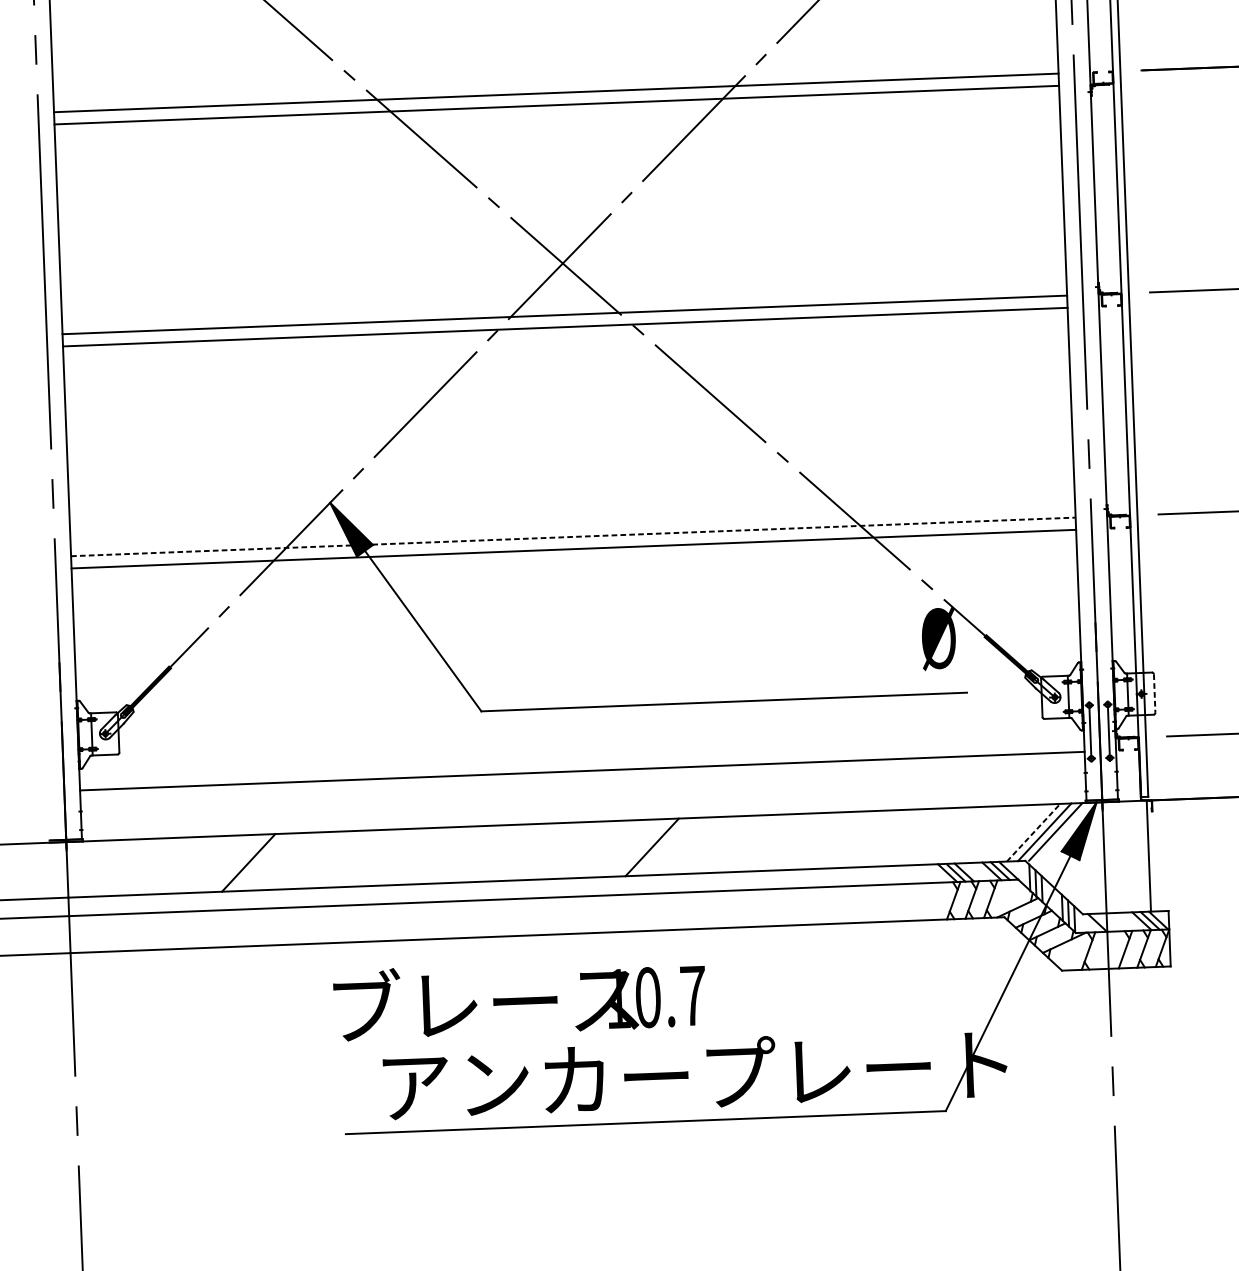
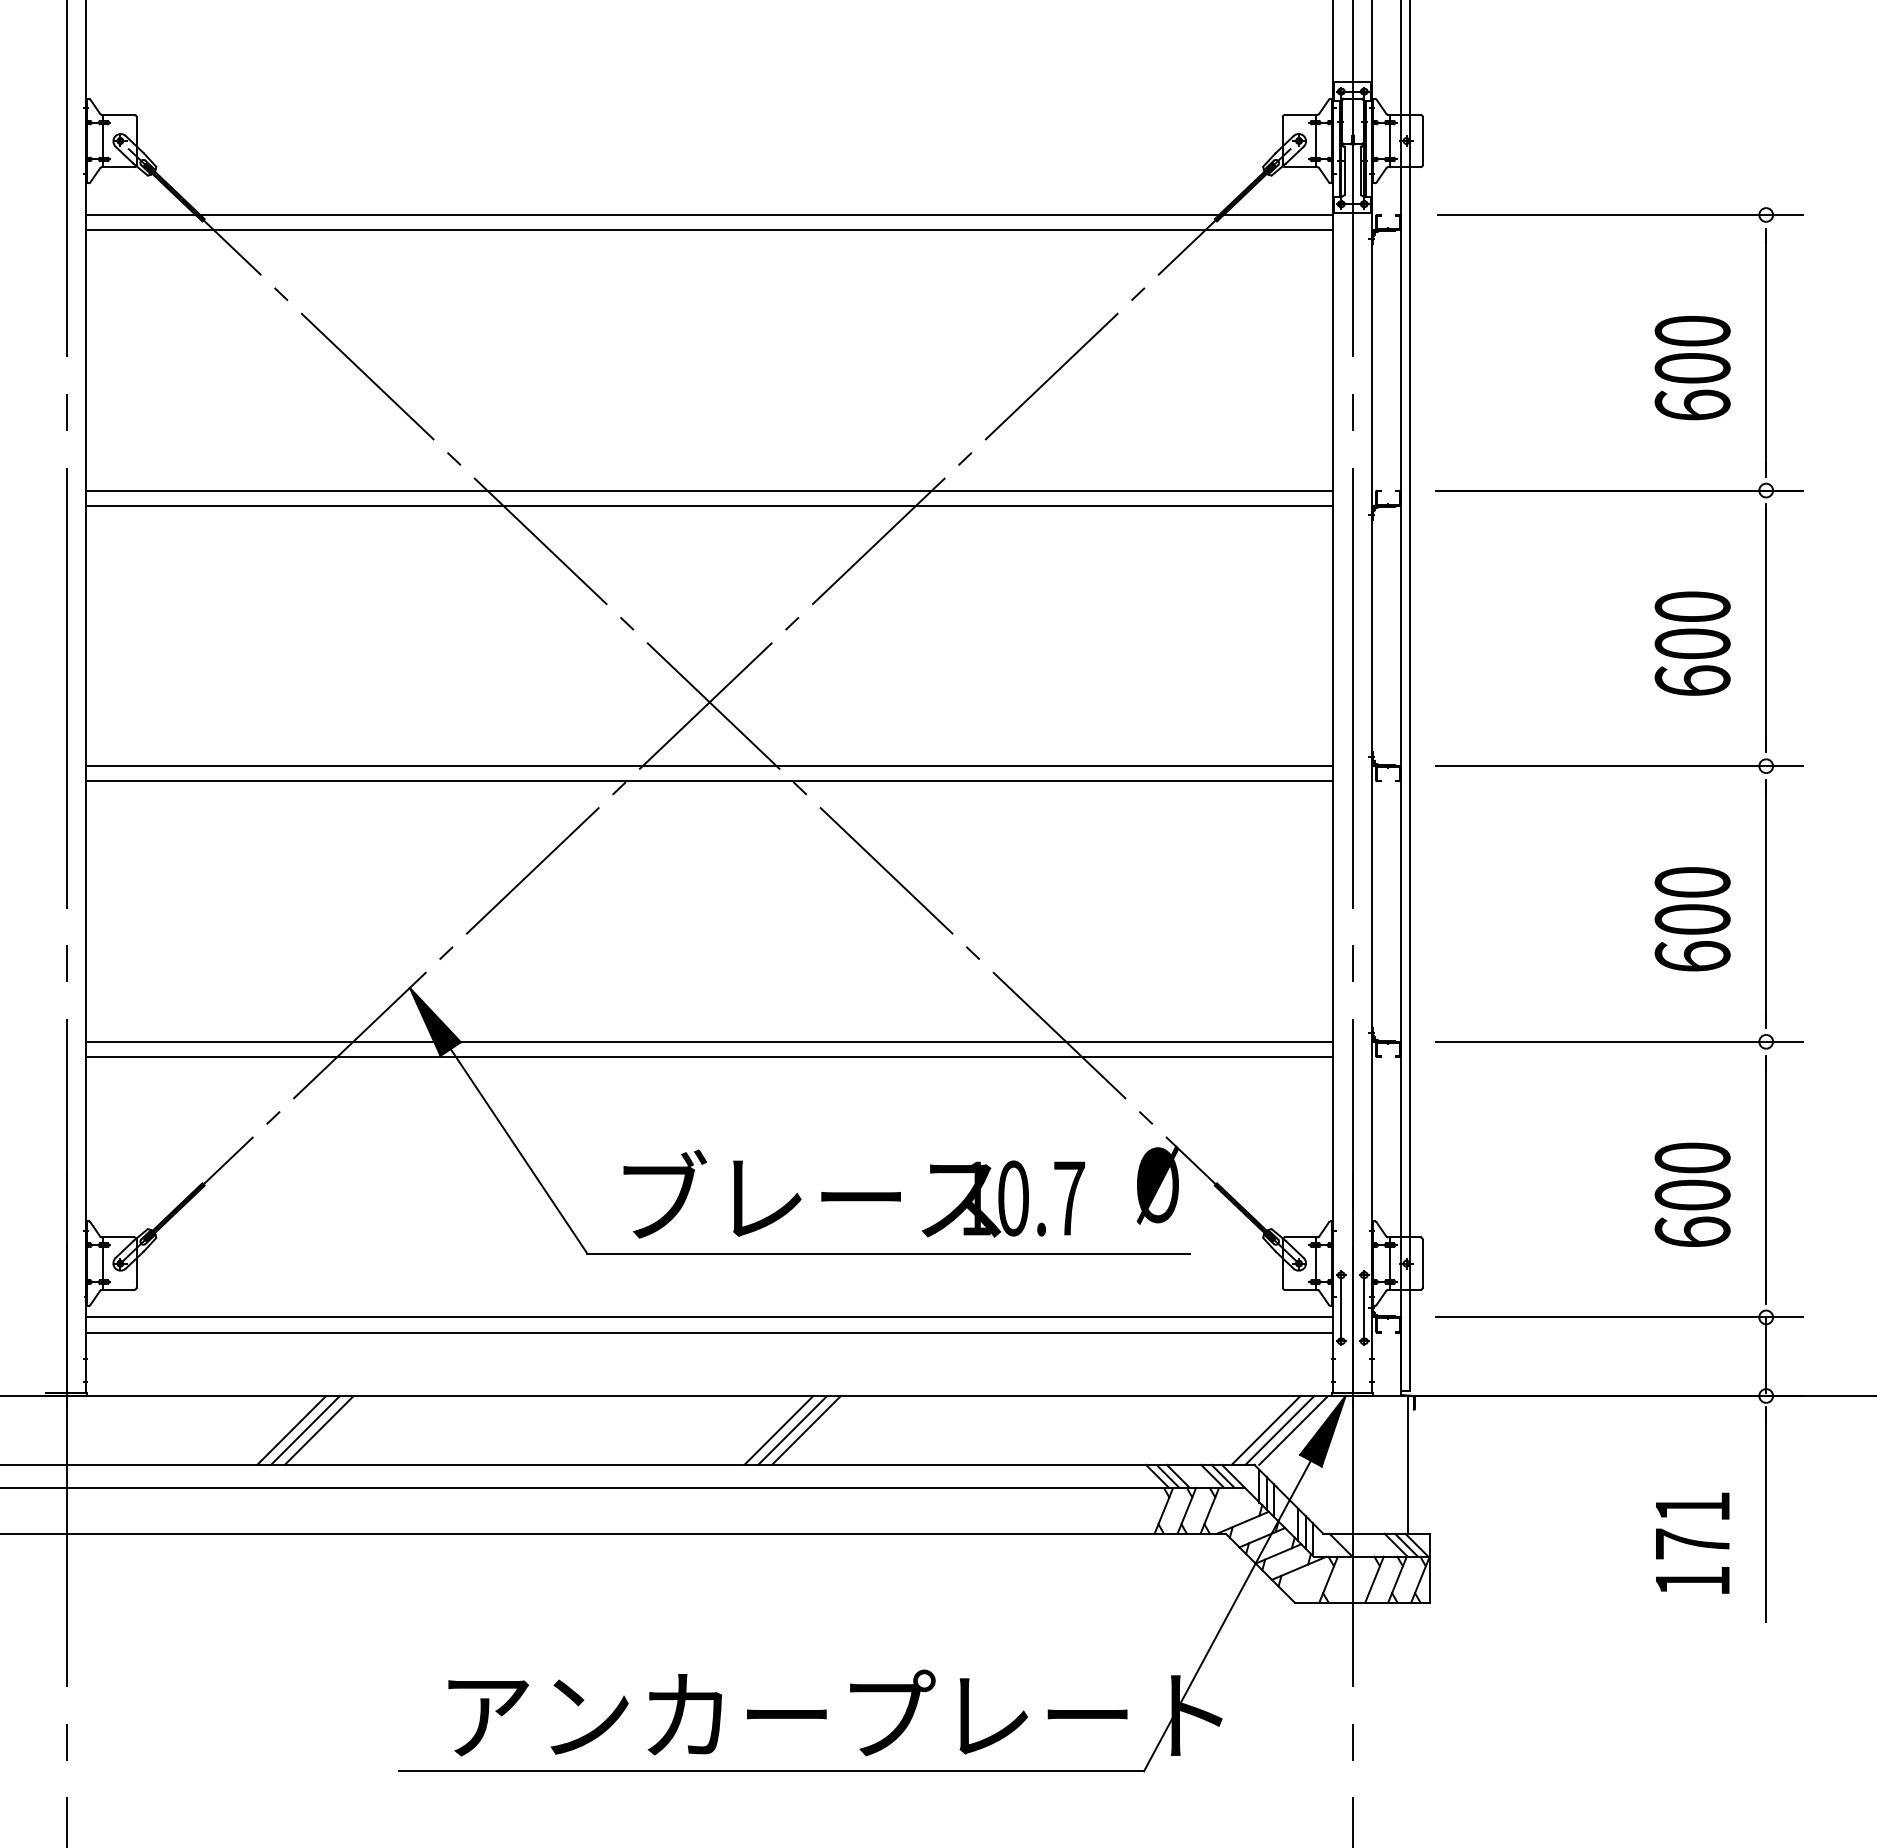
line: (573, 536) -> (709, 1041), dashed -> solid
line: (1154, 693) -> (1422, 1263), dashed -> solid
line: (581, 759) -> (709, 1317), added
line: (1033, 832) -> (1266, 1430), dashed -> solid
line: (640, 847) -> (778, 1430), added
line: (663, 847) -> (806, 1430), added
line: (259, 862) -> (305, 1430), added
line: (270, 862) -> (318, 1430), added
text: (519, 998) -> (854, 1193), moved

